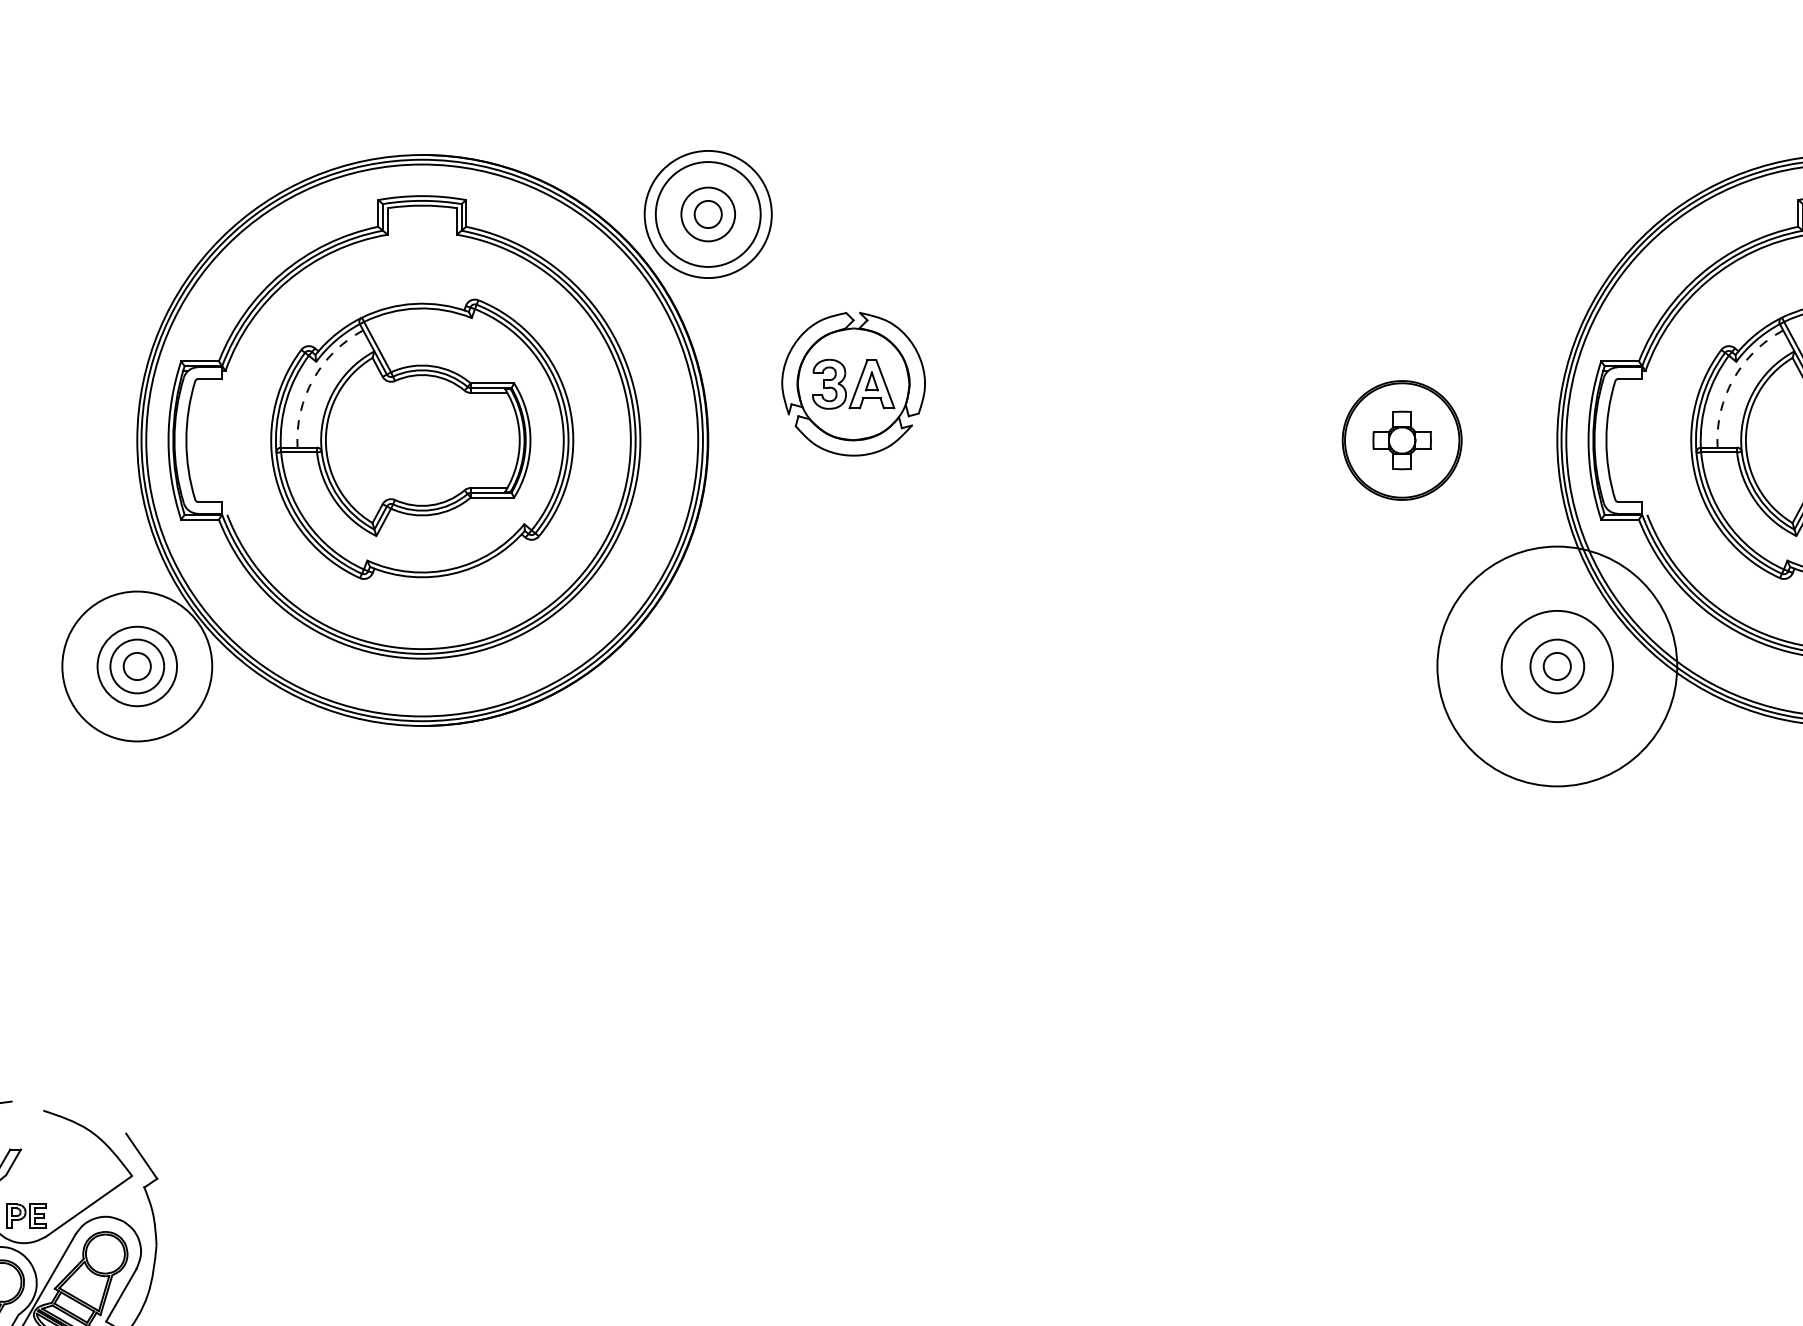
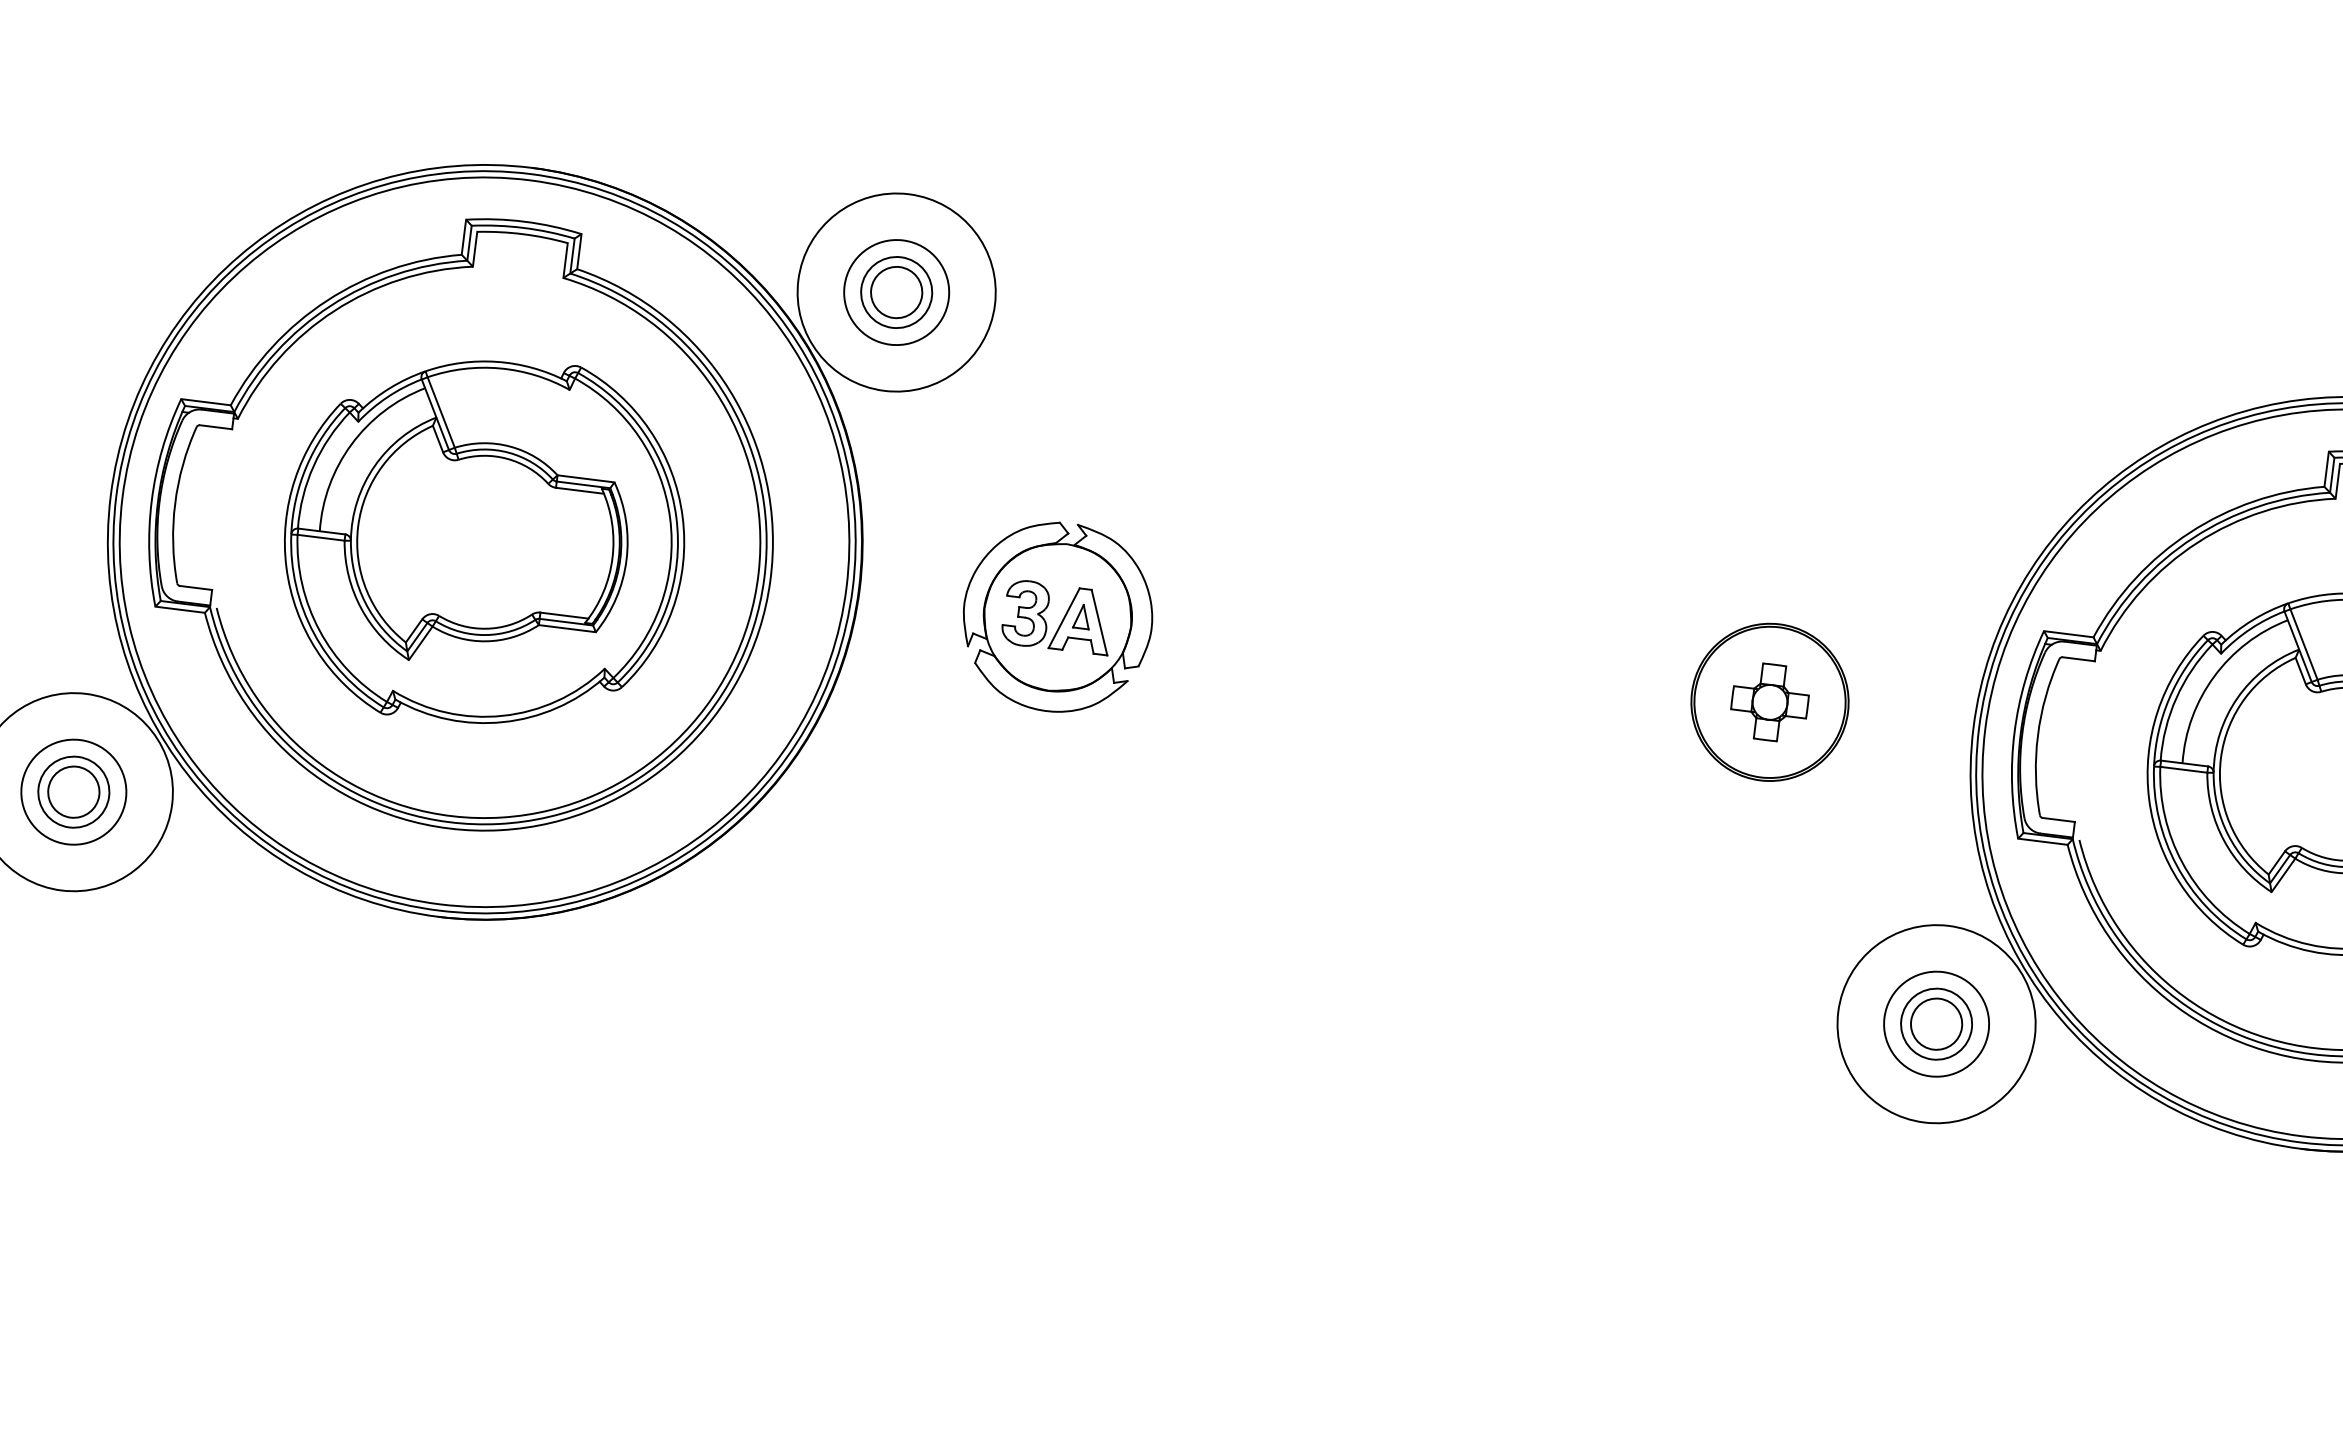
circle: (707, 214) -> (895, 292), size x0.62
circle: (707, 214) -> (895, 292), size x1.43
circle: (708, 214) -> (896, 292), size x1.43
arc: (313, 379) -> (351, 444), dashed -> solid
arc: (1733, 379) -> (2214, 676), dashed -> solid
part: (853, 384) -> (1057, 617), moved
circle: (136, 666) -> (72, 792), size x1.43
circle: (1556, 666) -> (1935, 1024), size x1.43
circle: (1557, 666) -> (1936, 1024), size x0.62
circle: (1557, 666) -> (1936, 1024), size x0.71

